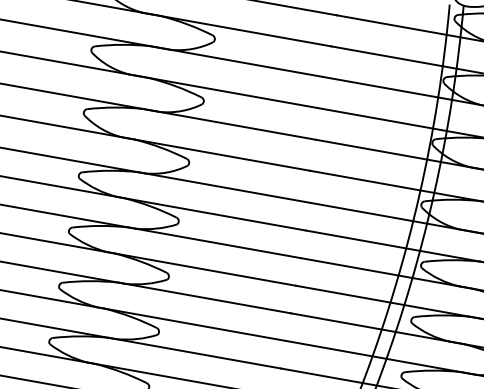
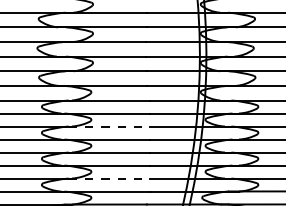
line: (214, 242) -> (109, 126), solid -> dashed
line: (195, 353) -> (109, 178), solid -> dashed

